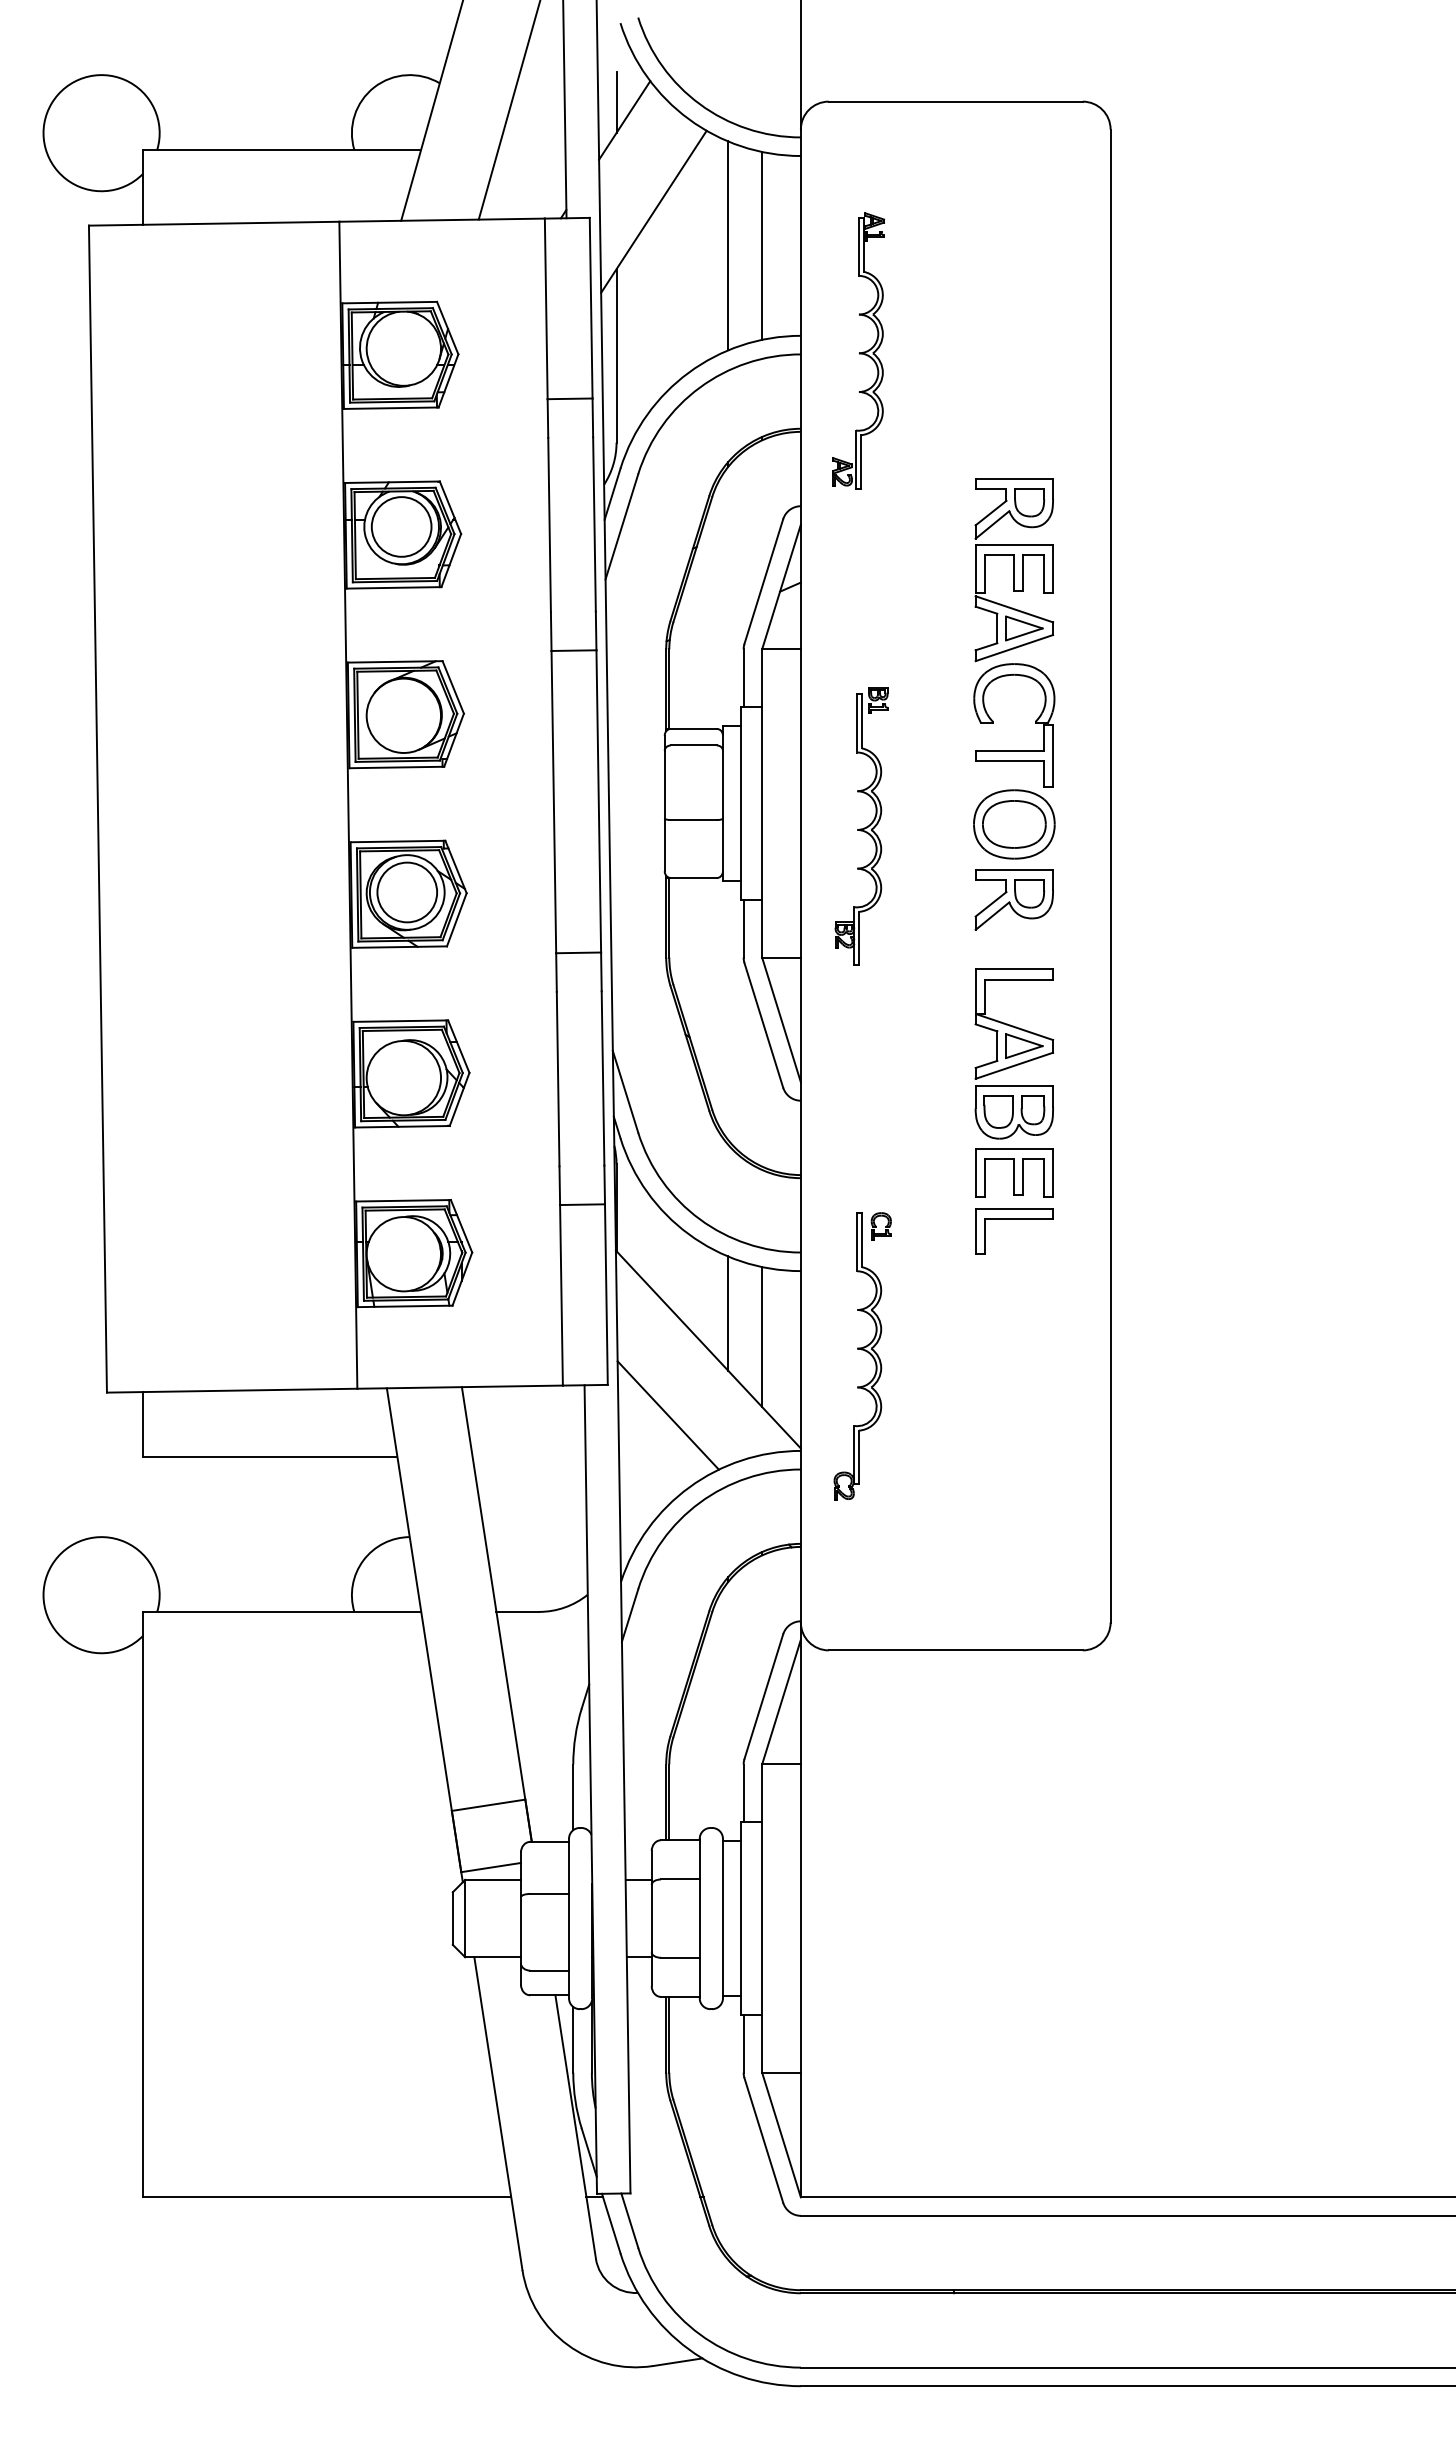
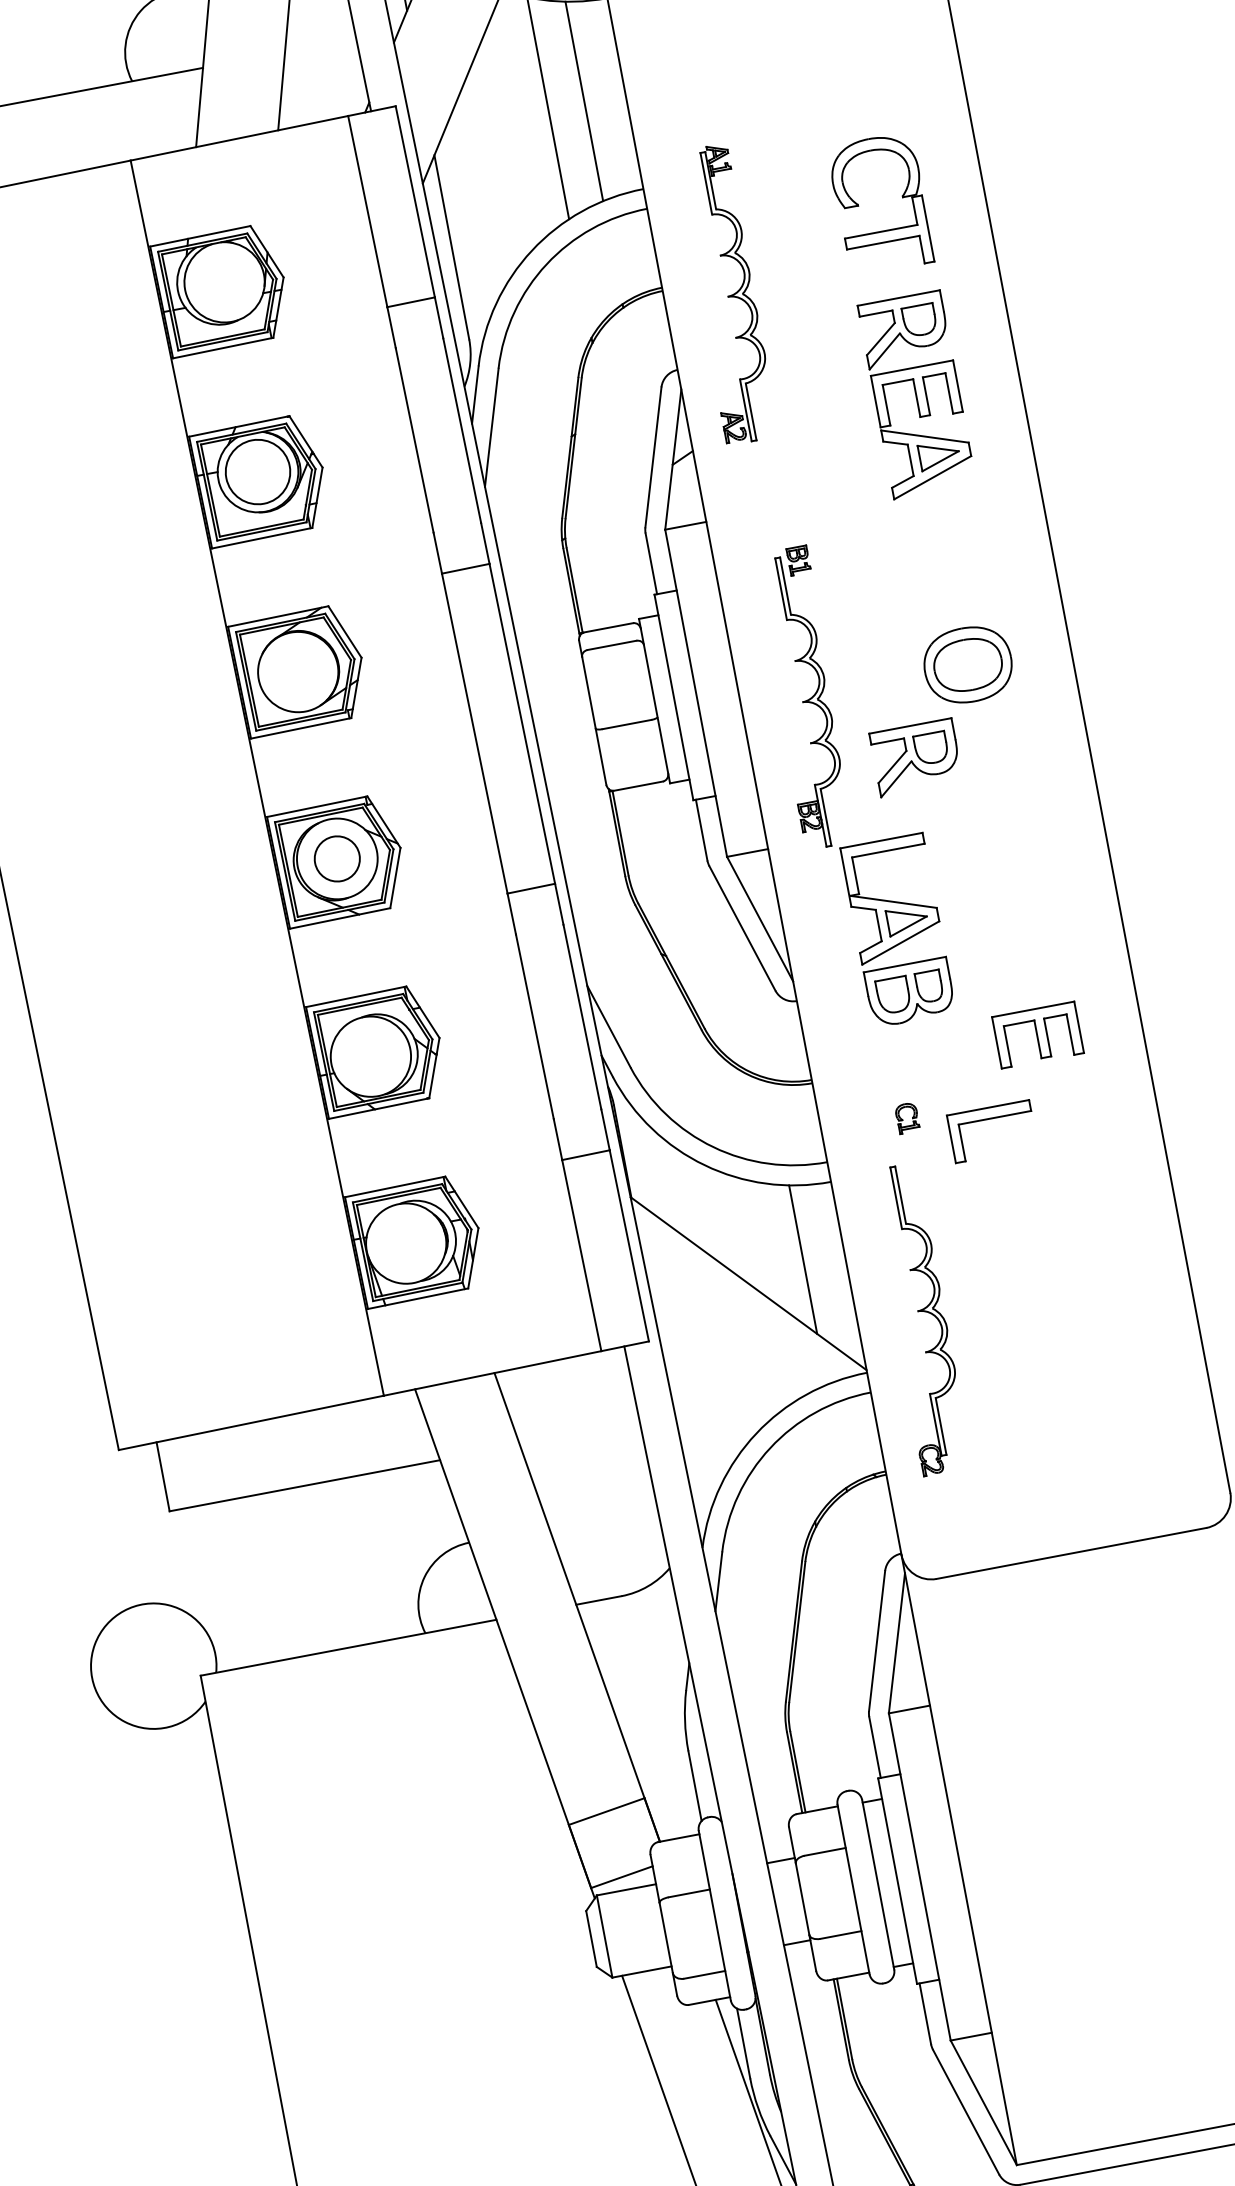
part: (858, 350) -> (726, 293), moved
part: (993, 723) -> (858, 206), moved
circle: (407, 892) -> (337, 858), size x0.7
part: (1013, 899) -> (915, 757), moved
part: (1014, 1053) -> (898, 929), moved
part: (1014, 1219) -> (990, 1119), moved
line: (728, 1313) -> (762, 1241), removed
part: (857, 1349) -> (917, 1312), moved
line: (667, 1415) -> (718, 1361), removed

